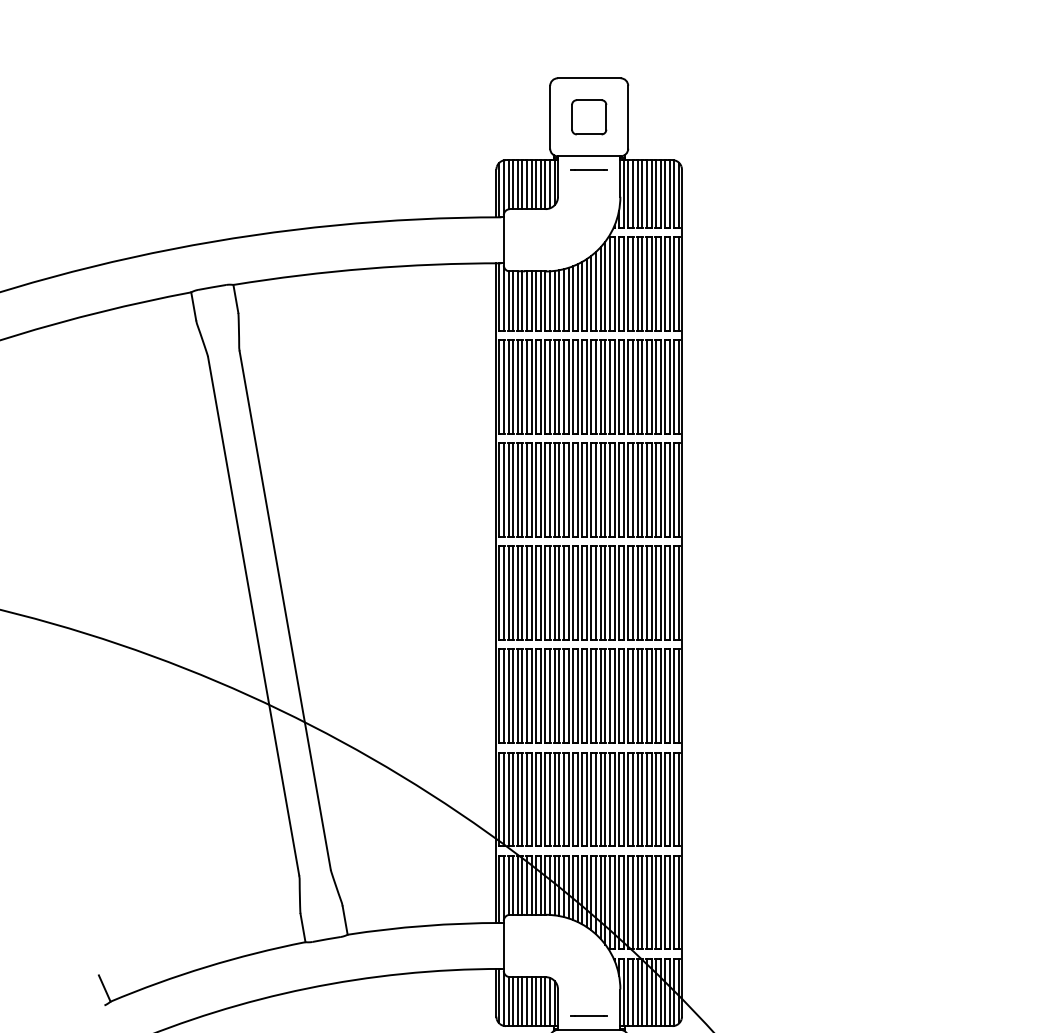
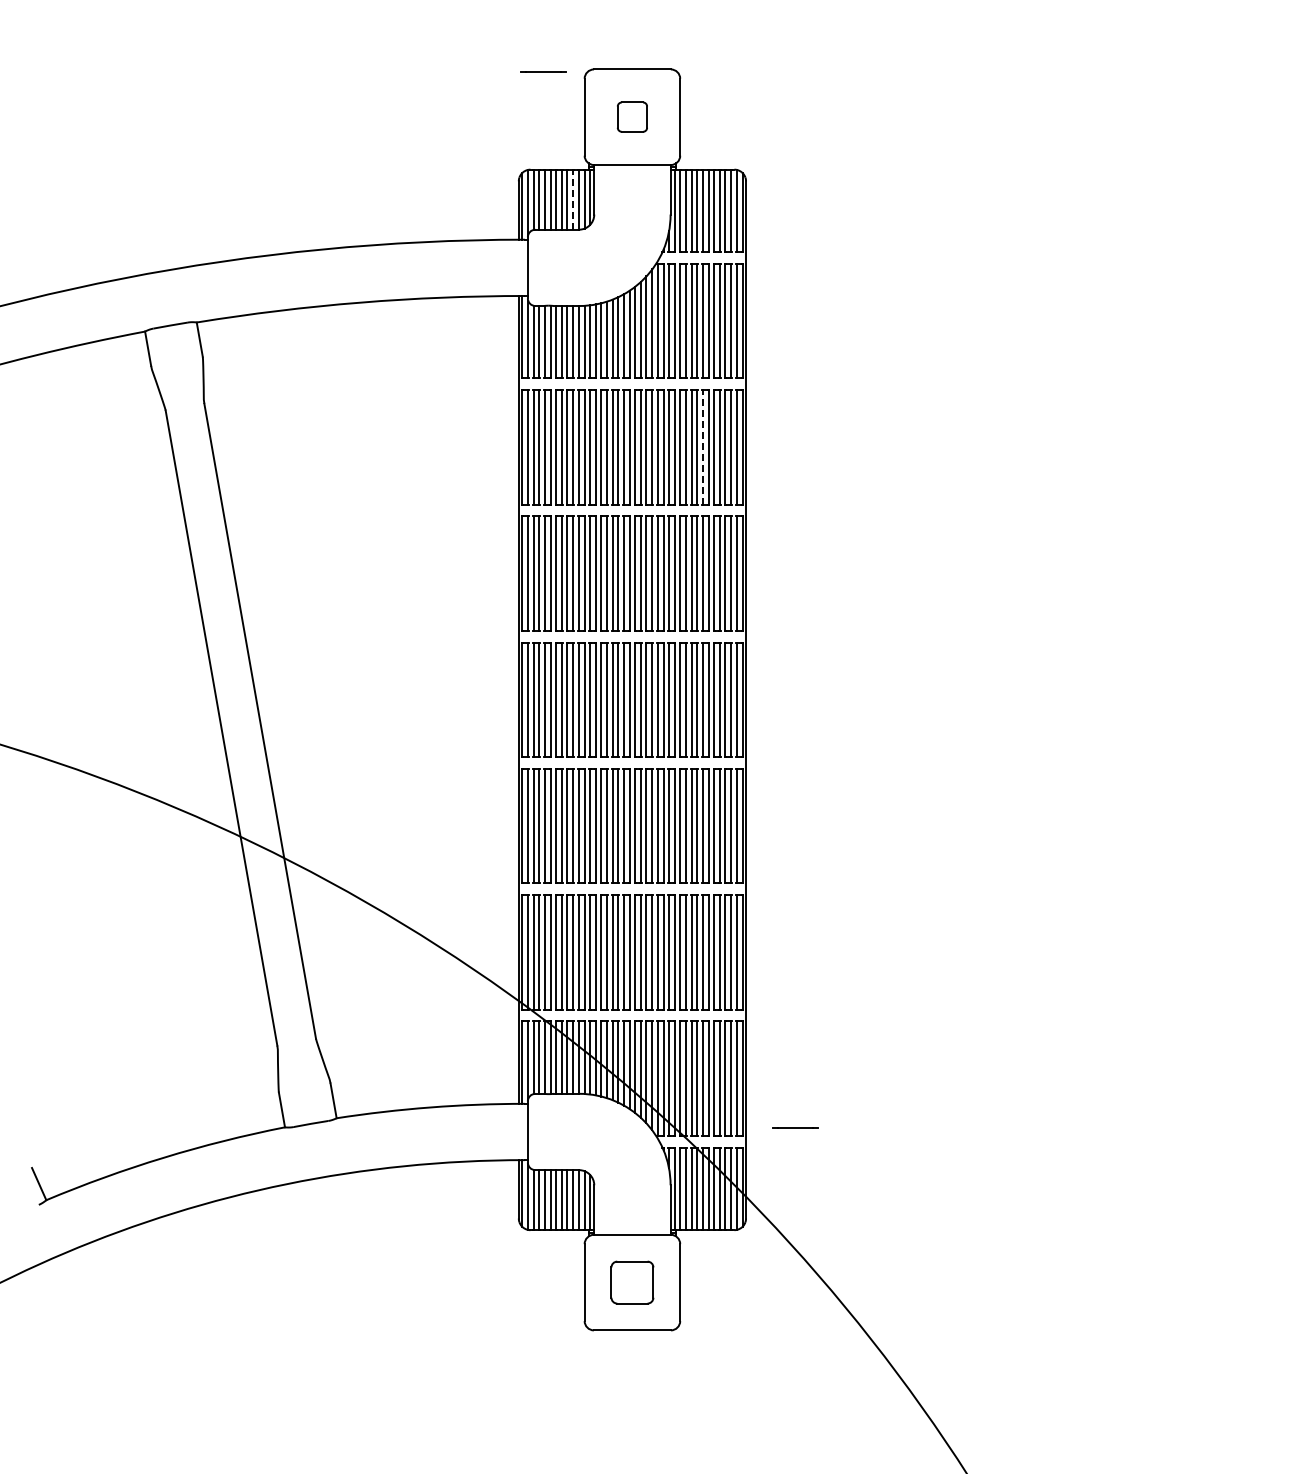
part: (589, 116) -> (632, 116), size x0.7
line: (589, 169) -> (543, 71), moved
line: (541, 184) -> (573, 199), solid -> dashed
line: (646, 386) -> (702, 446), solid -> dashed
line: (589, 1015) -> (795, 1127), moved

